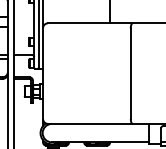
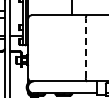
line: (130, 73) -> (85, 48), solid -> dashed

